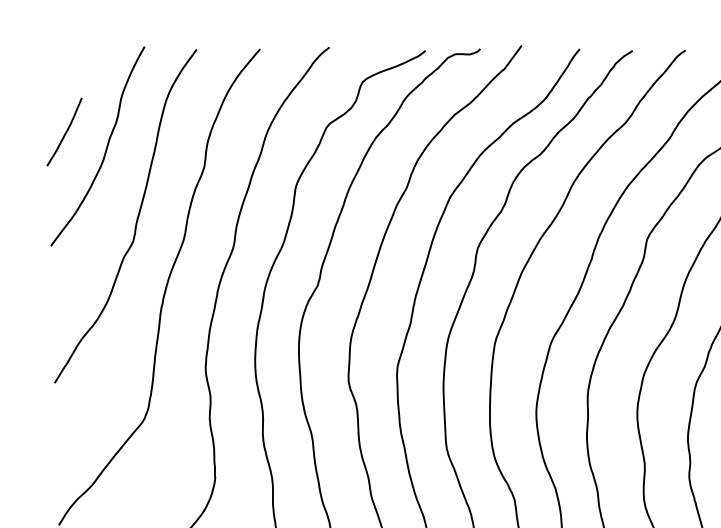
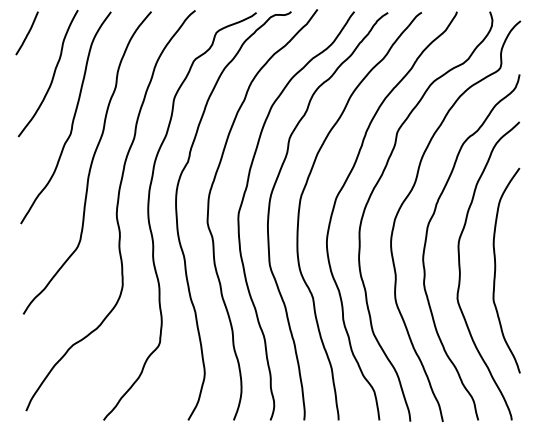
curve: (65, 132) -> (27, 33), moved

